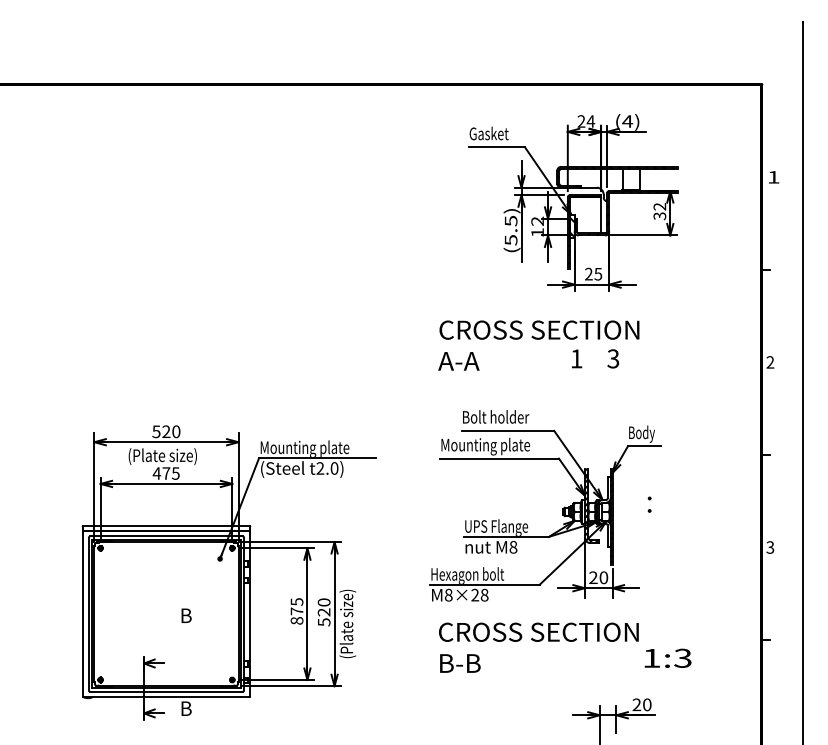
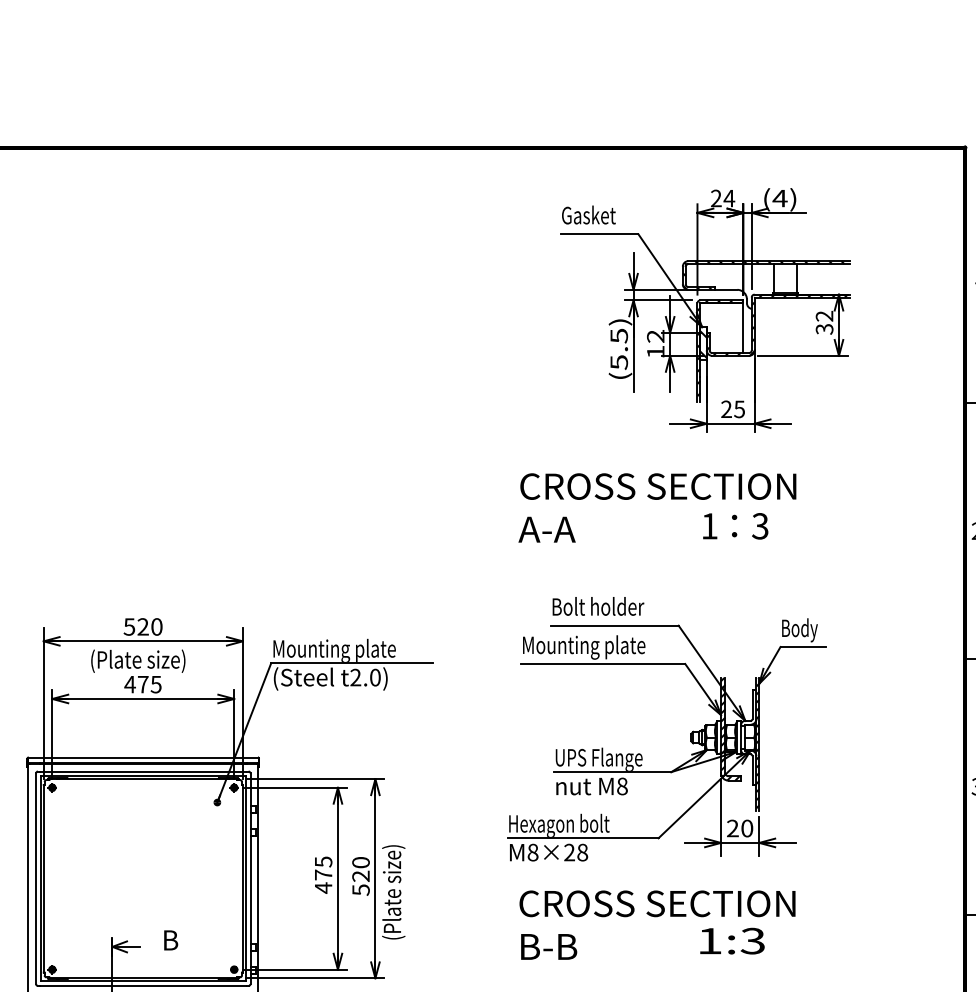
text: (649, 504) -> (734, 525), moved
text: (186, 615) -> (170, 939), moved
text: (296, 620) -> (322, 887), 875 -> 475
text: (667, 657) -> (731, 939), moved

